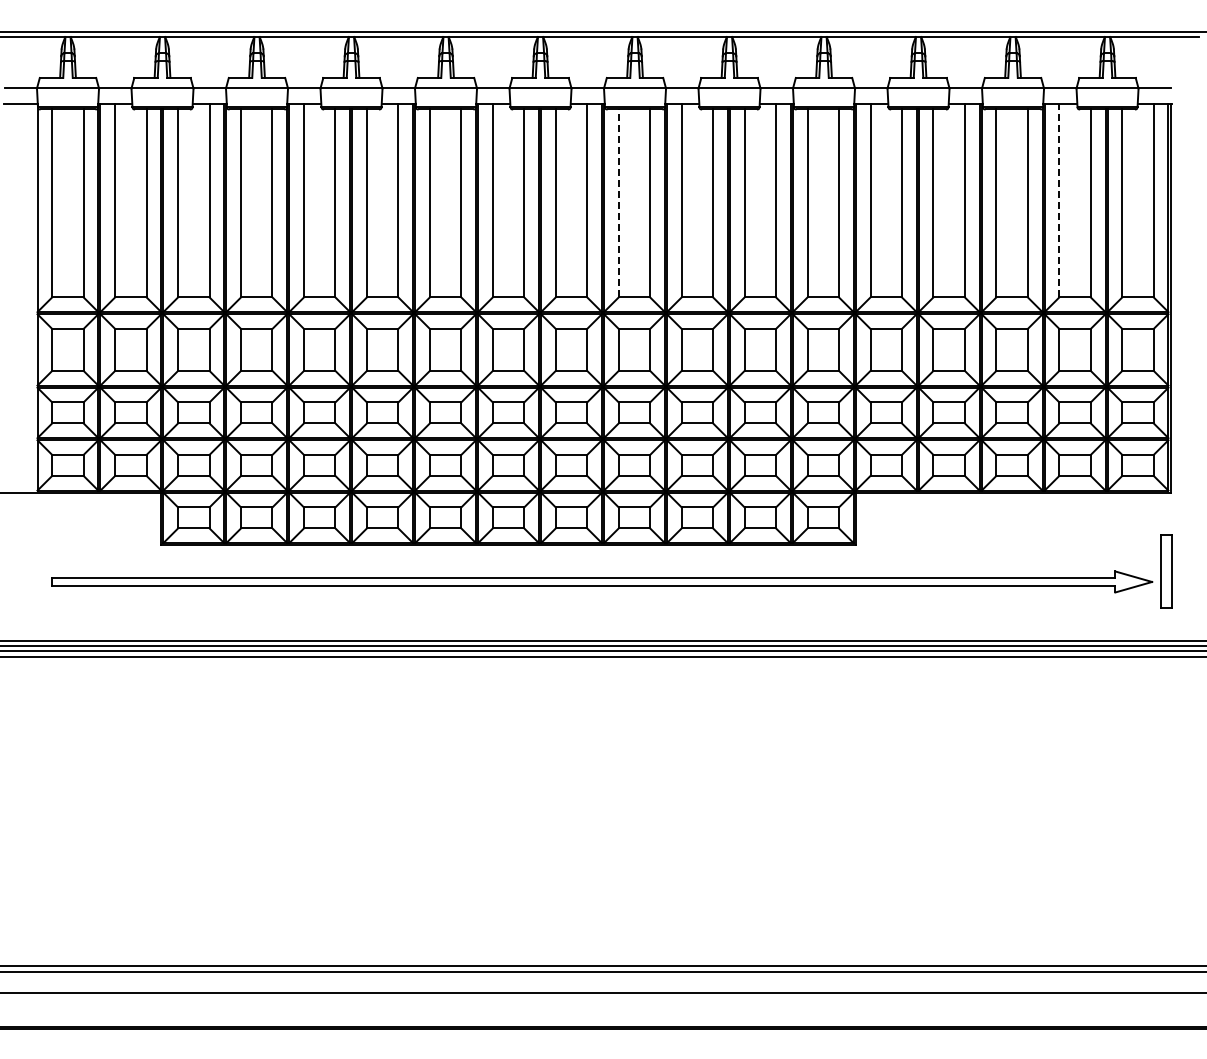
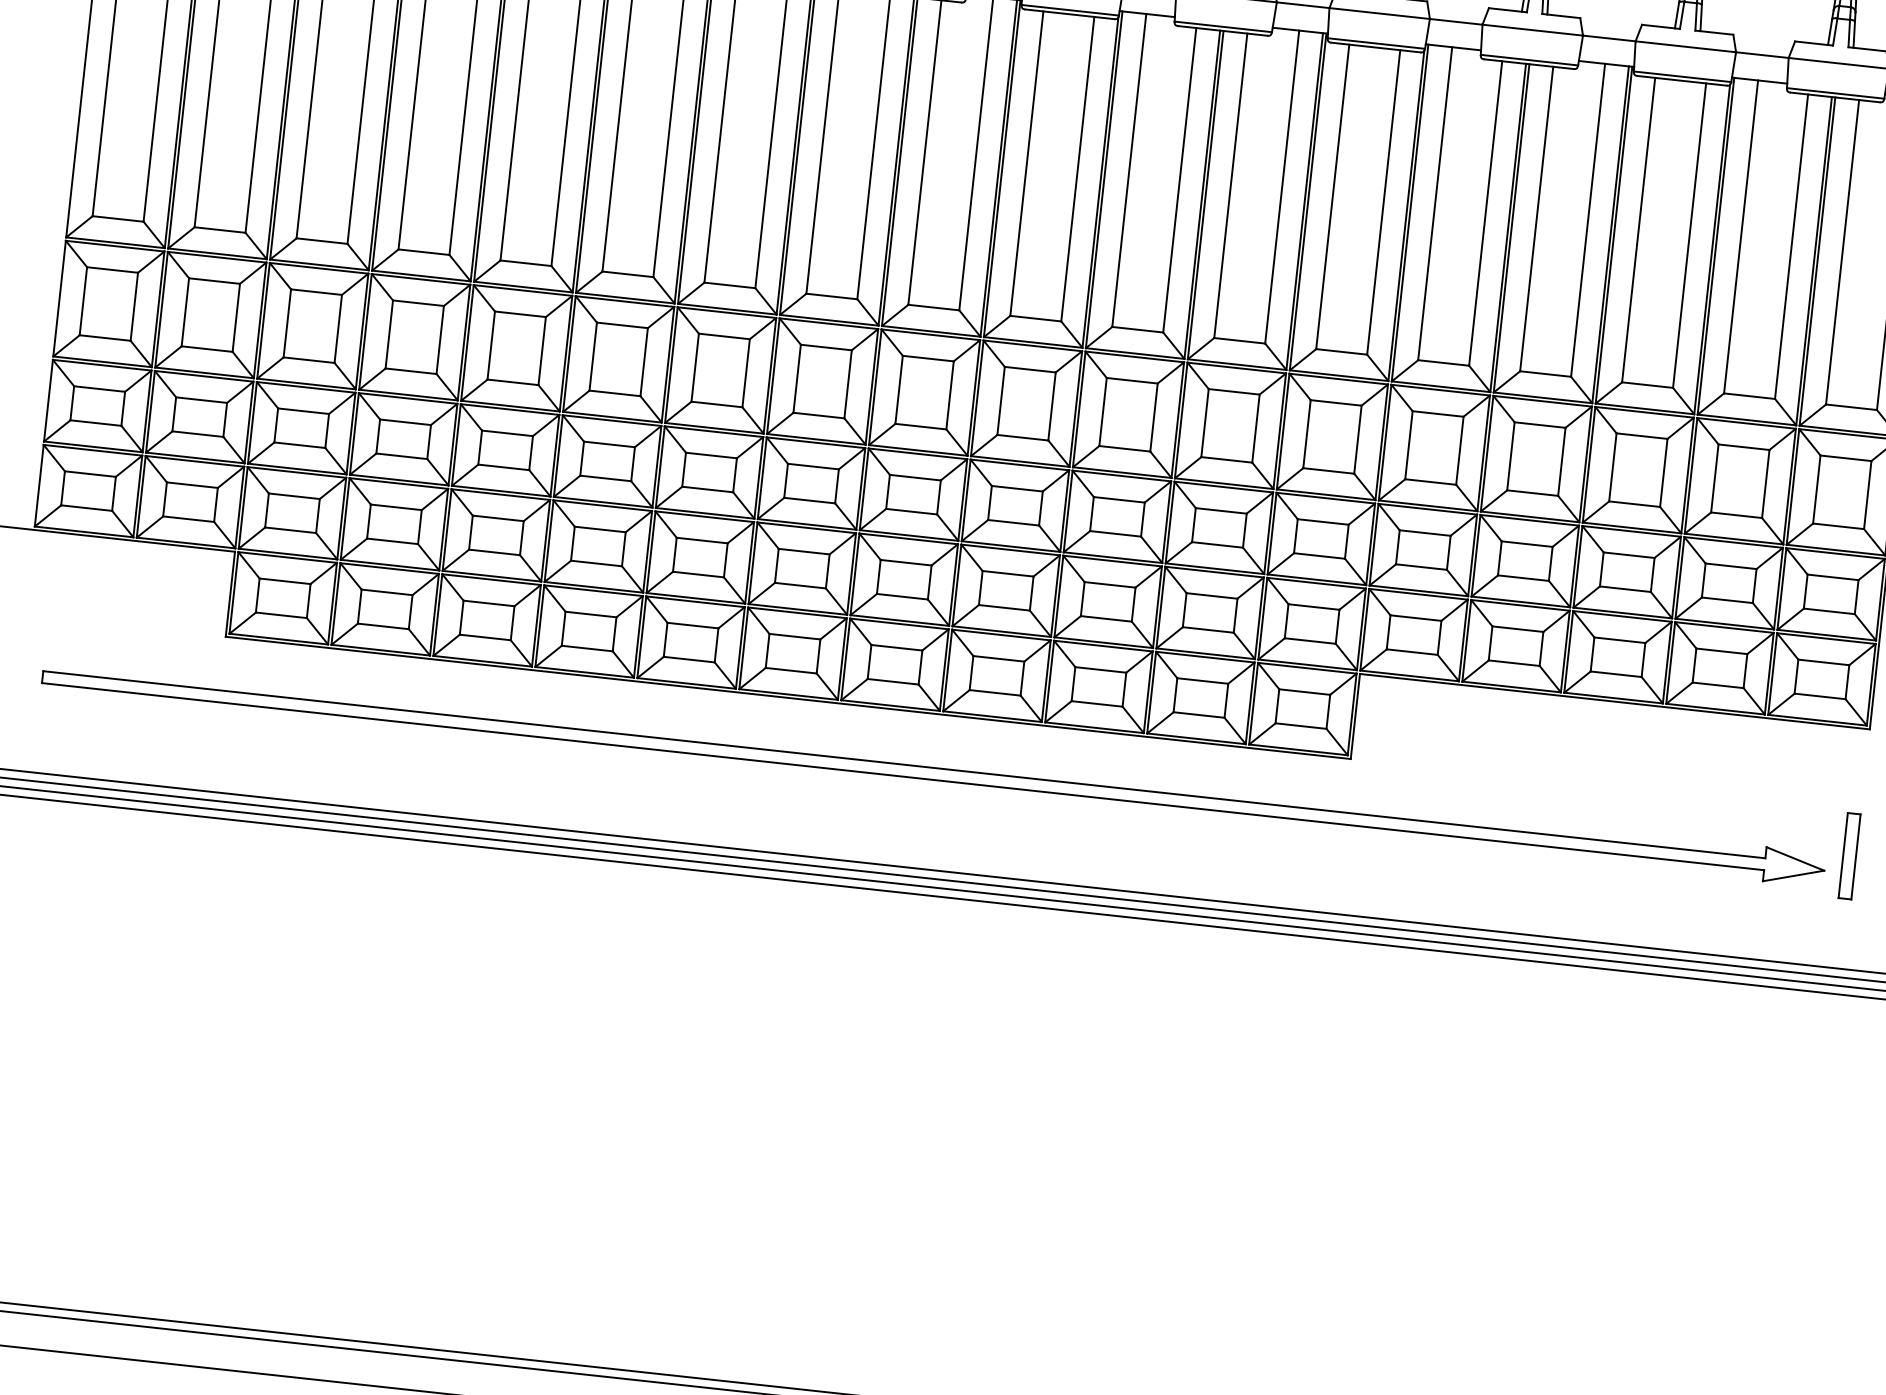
line: (1059, 200) -> (1741, 236), dashed -> solid
line: (618, 203) -> (1026, 163), dashed -> solid
part: (1166, 571) -> (1849, 856), size x0.71

